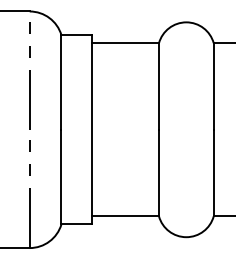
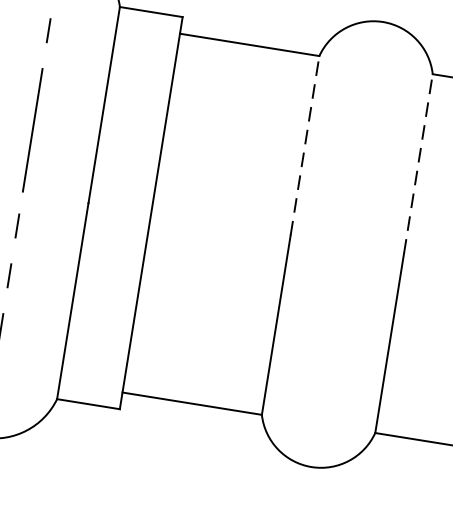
line: (159, 85) -> (306, 143), solid -> dashed
line: (213, 85) -> (418, 161), solid -> dashed

